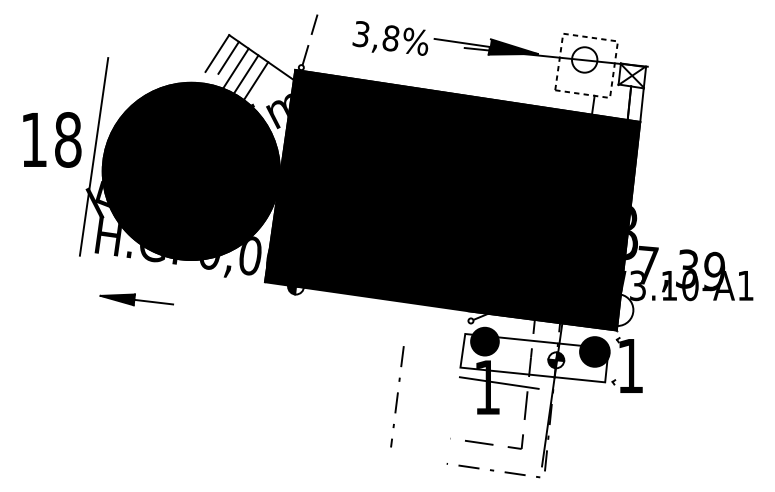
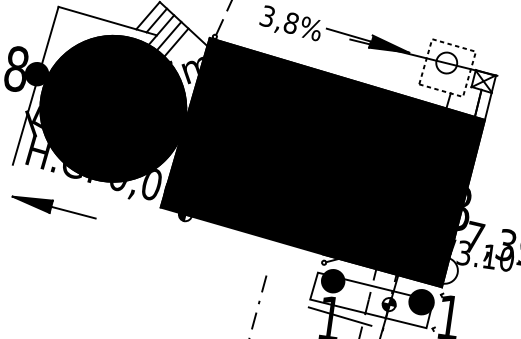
line: (169, 66) -> (107, 20), added
fill: (93, 142) -> (36, 74), added
part: (136, 299) -> (53, 206), size x1.43

